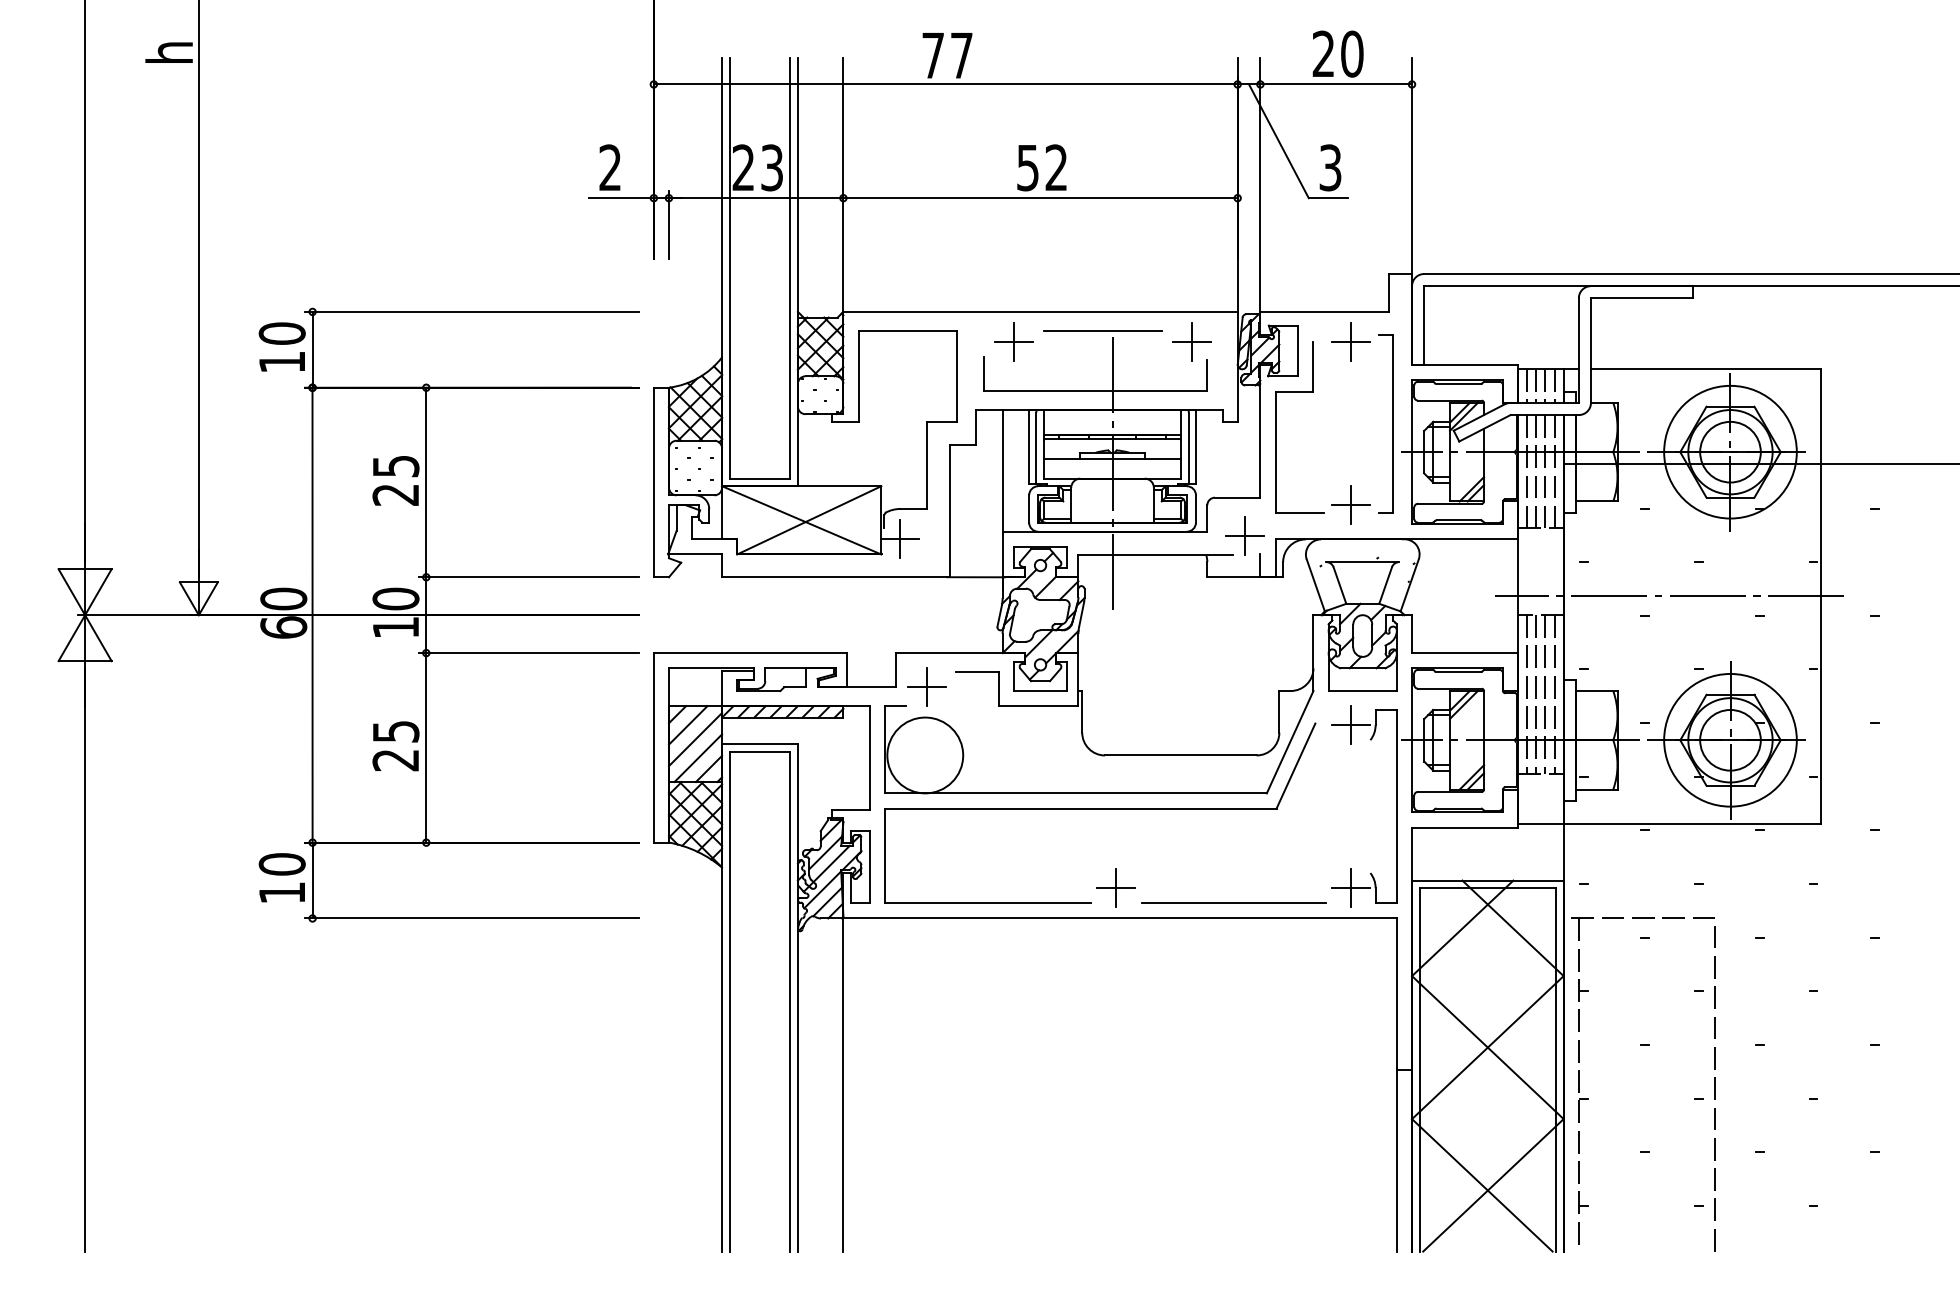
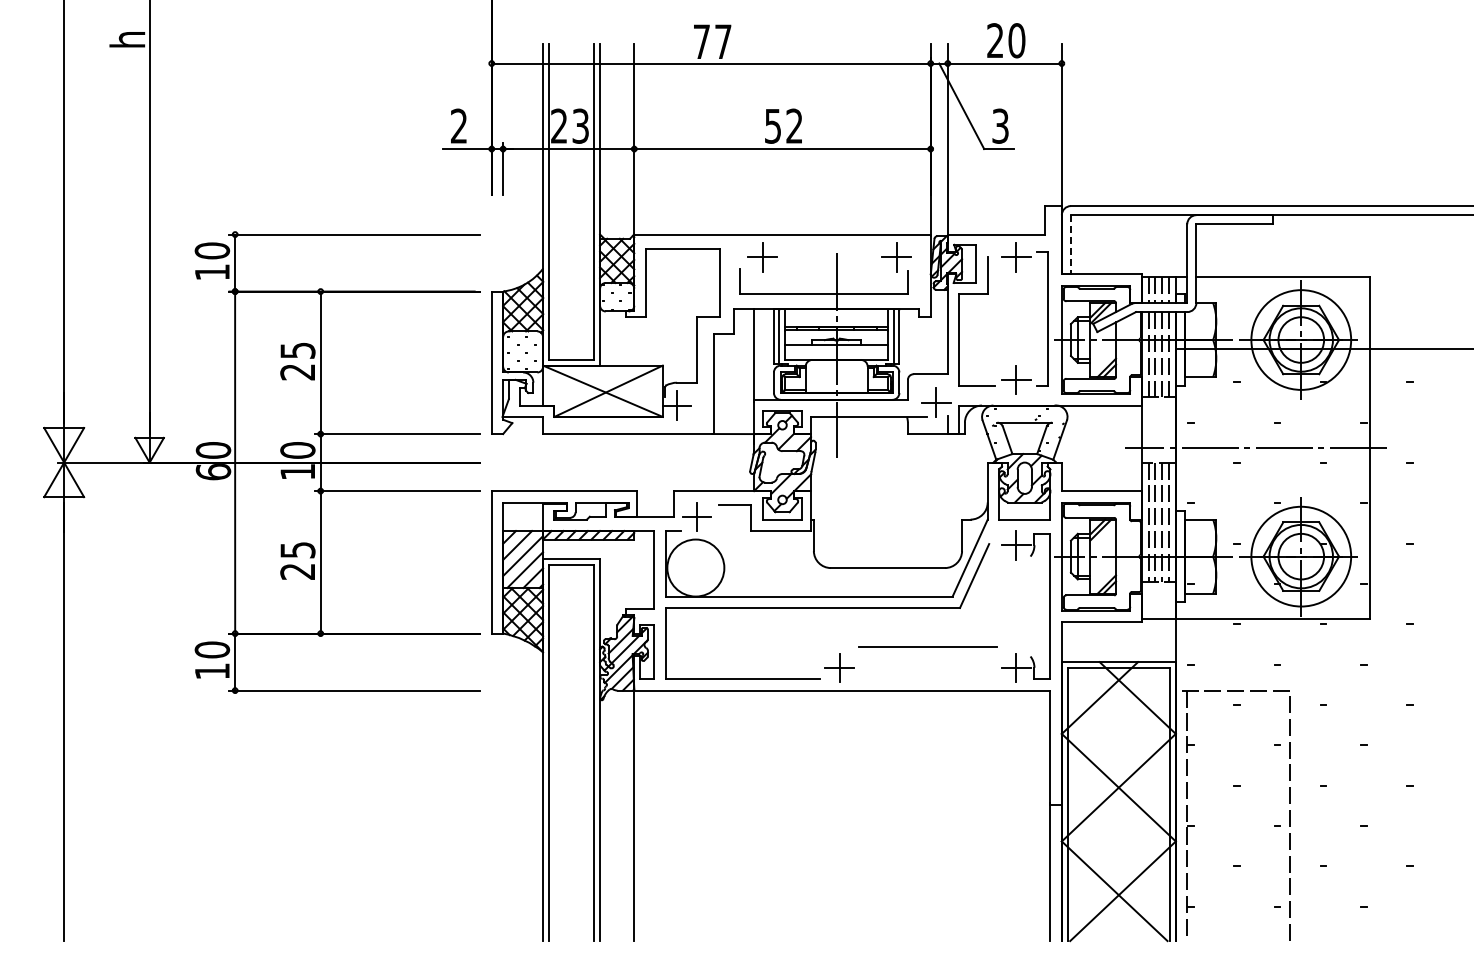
line: (1423, 325) -> (1070, 244), solid -> dashed
line: (1103, 330) -> (829, 248), removed
line: (1233, 902) -> (927, 646), moved

